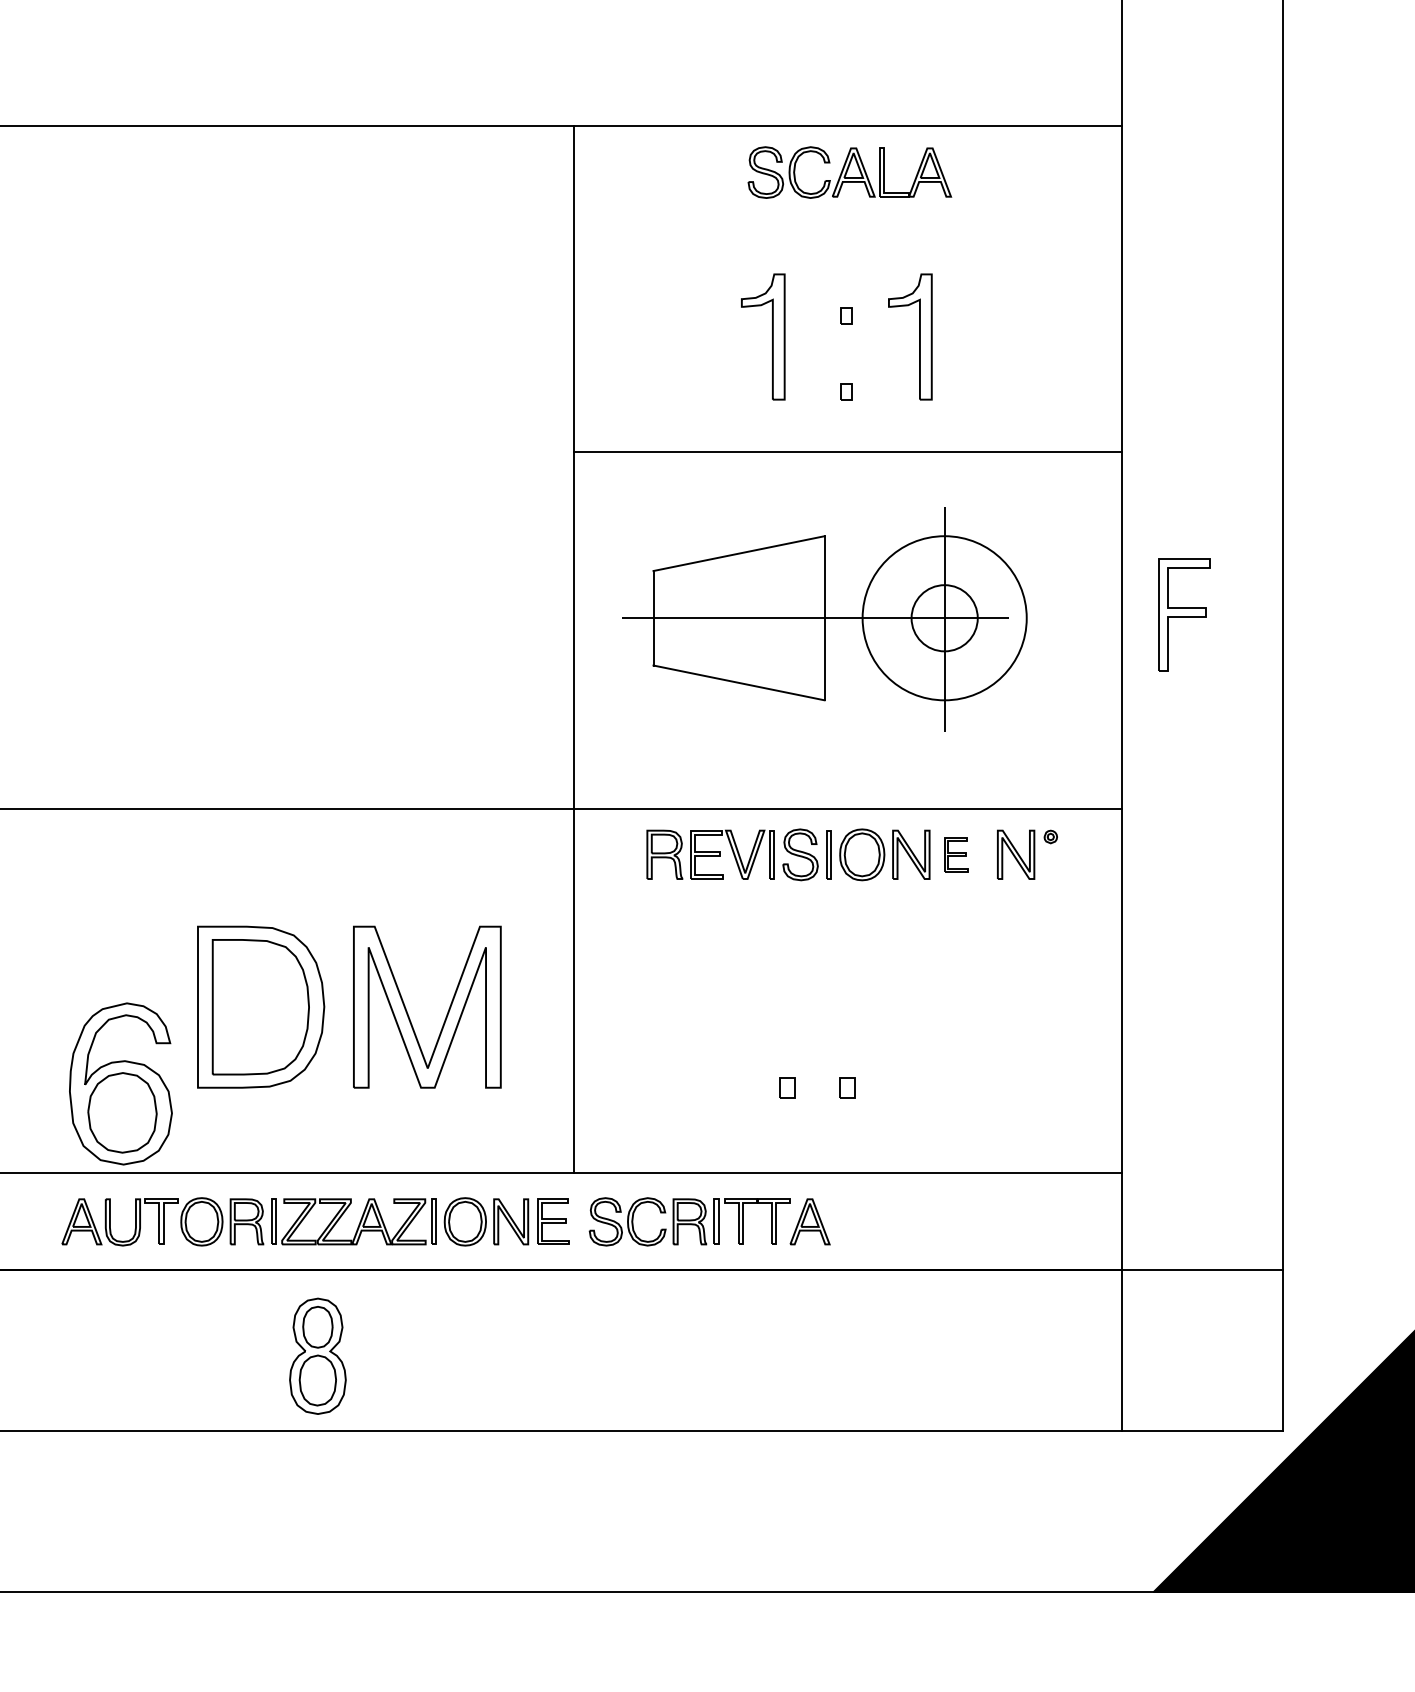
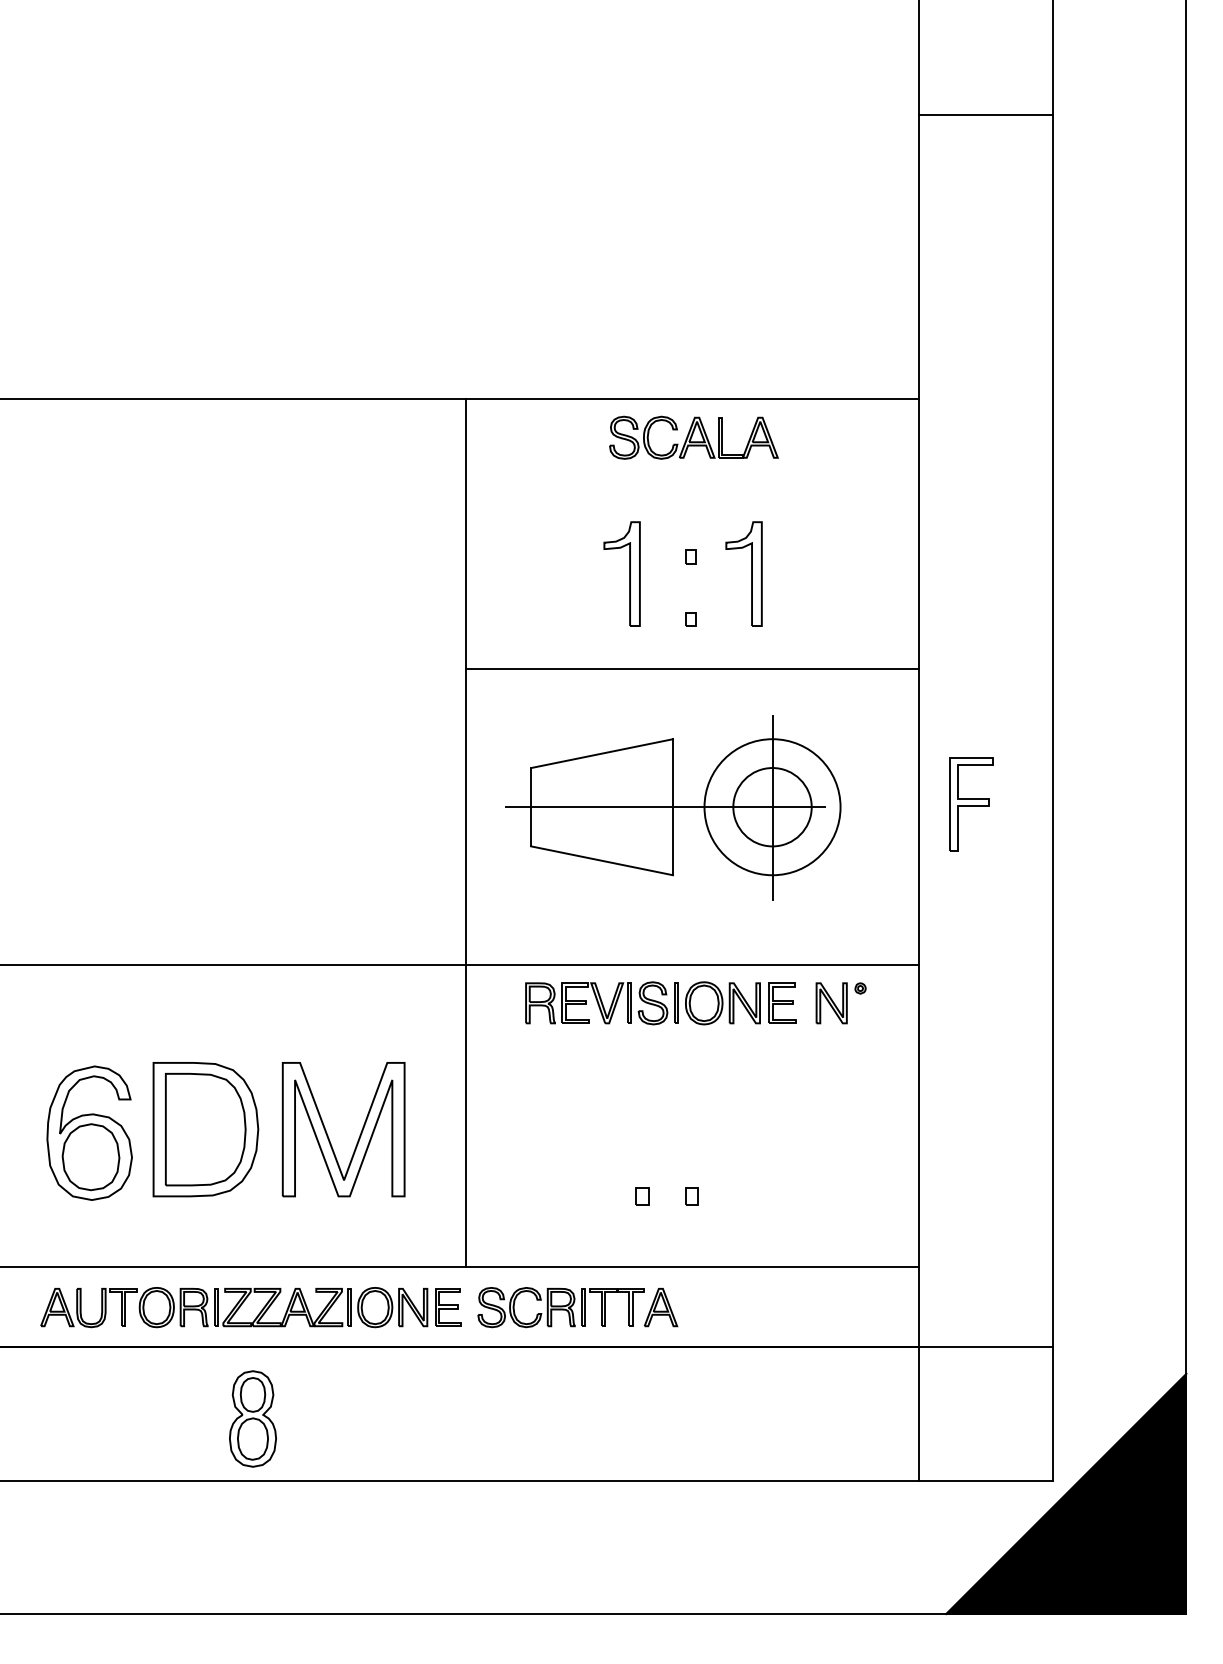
circle: (944, 618) -> (772, 807), size x1.43
part: (956, 853) -> (782, 1002), size x1.43
part: (120, 1083) -> (89, 1132), moved

